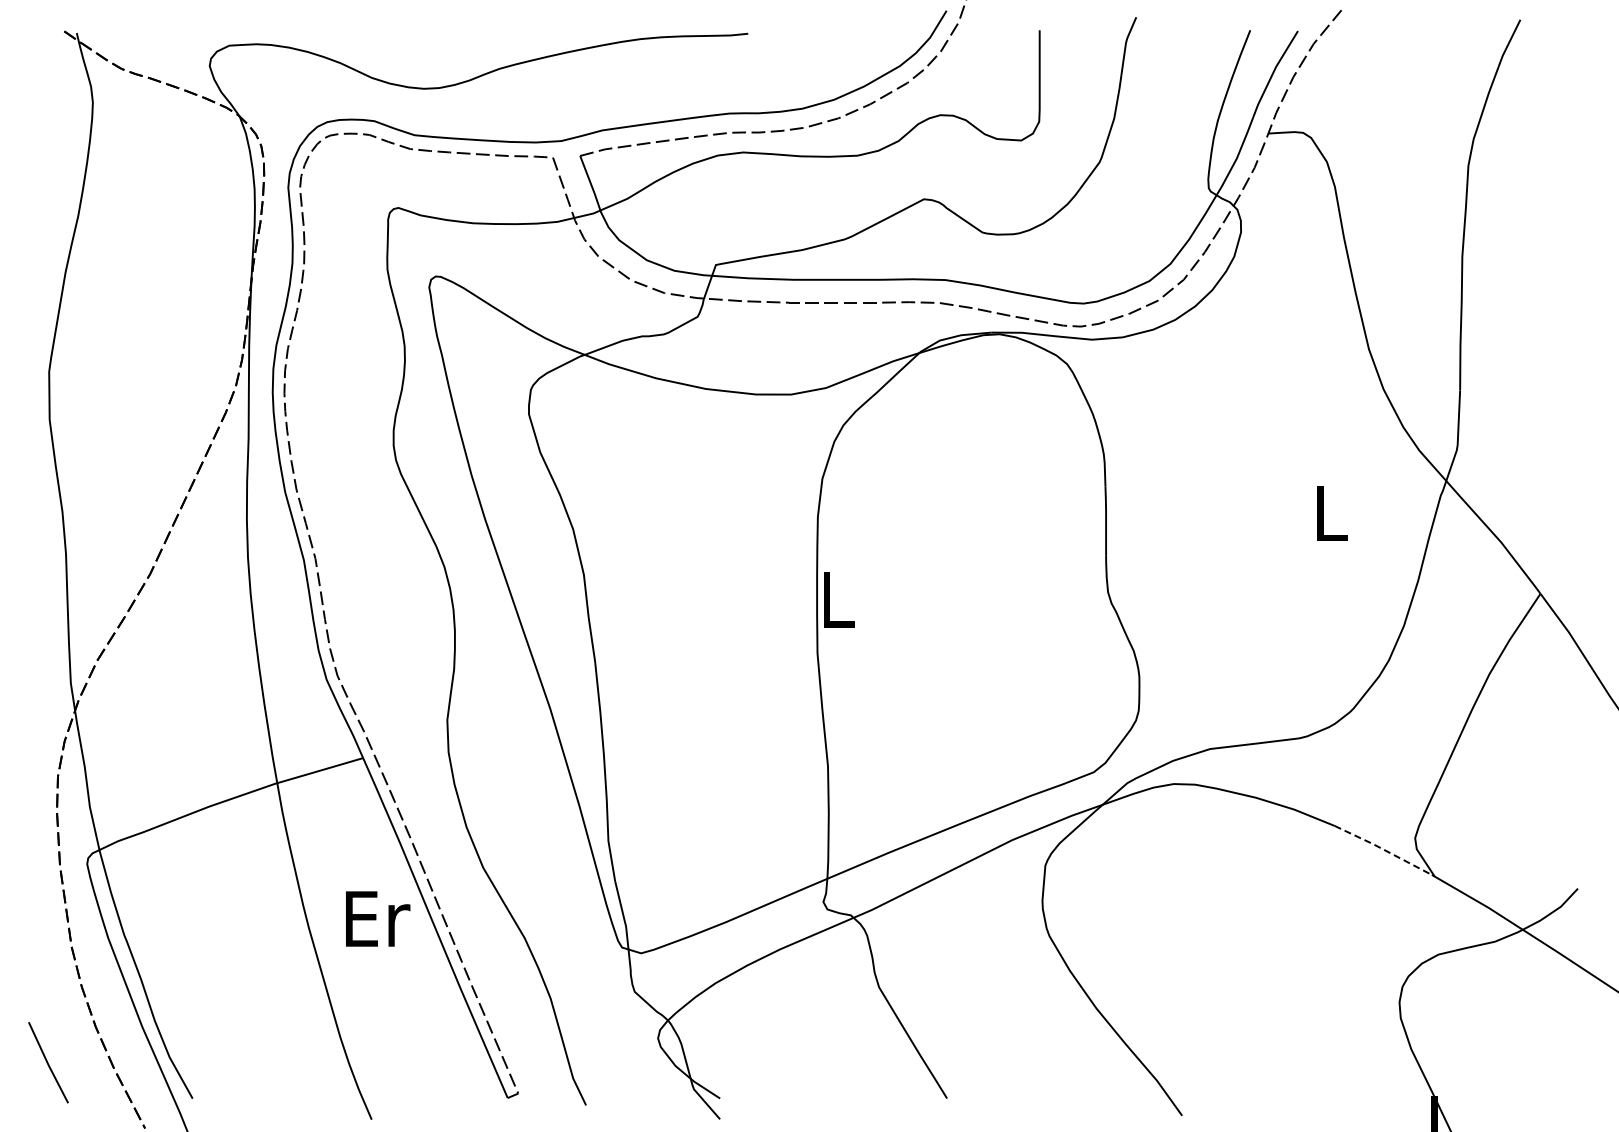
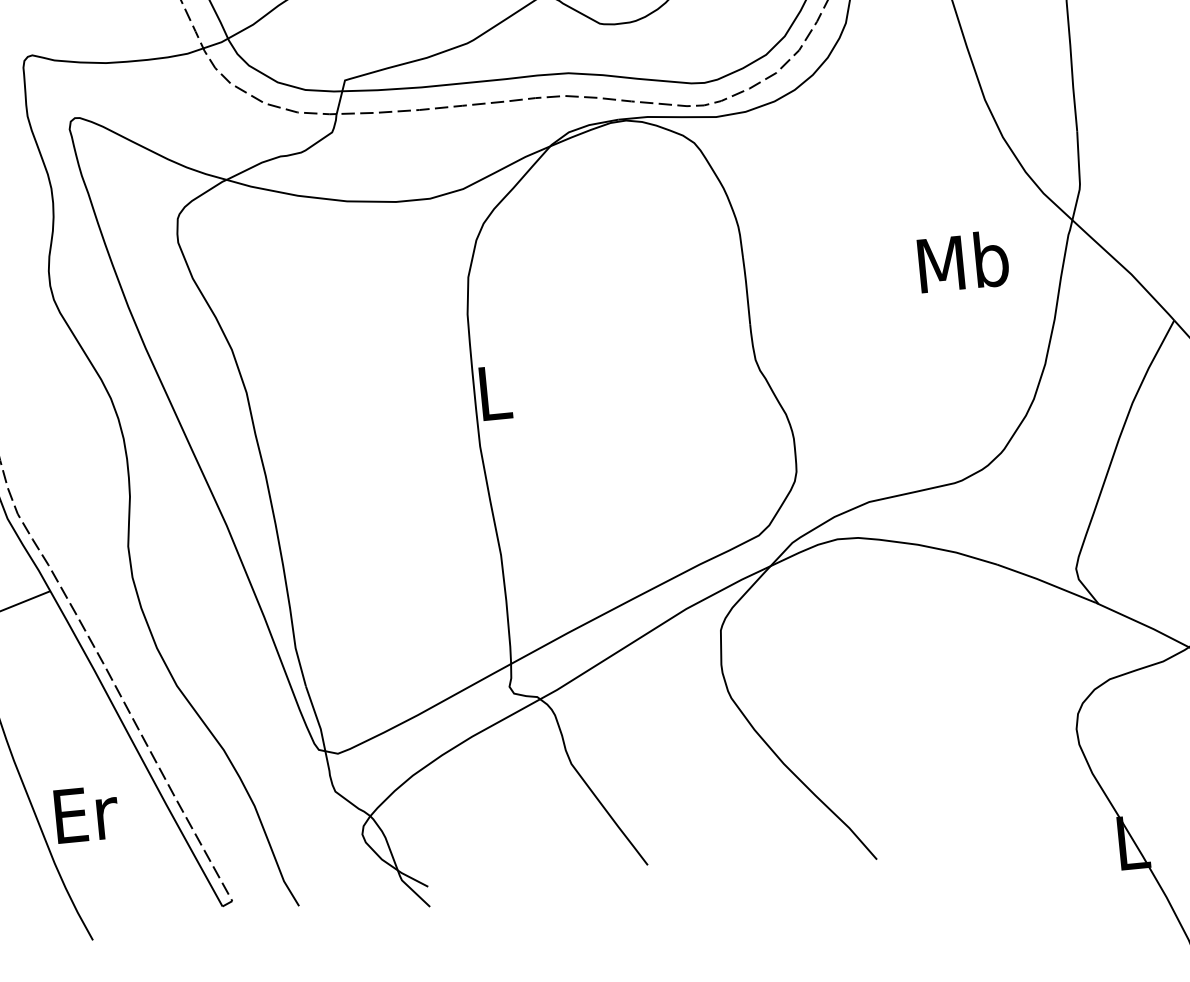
text: (1330, 512) -> (963, 261), L -> Mb
line: (1383, 849) -> (1046, 582), dashed -> solid
text: (378, 918) -> (87, 813), moved

